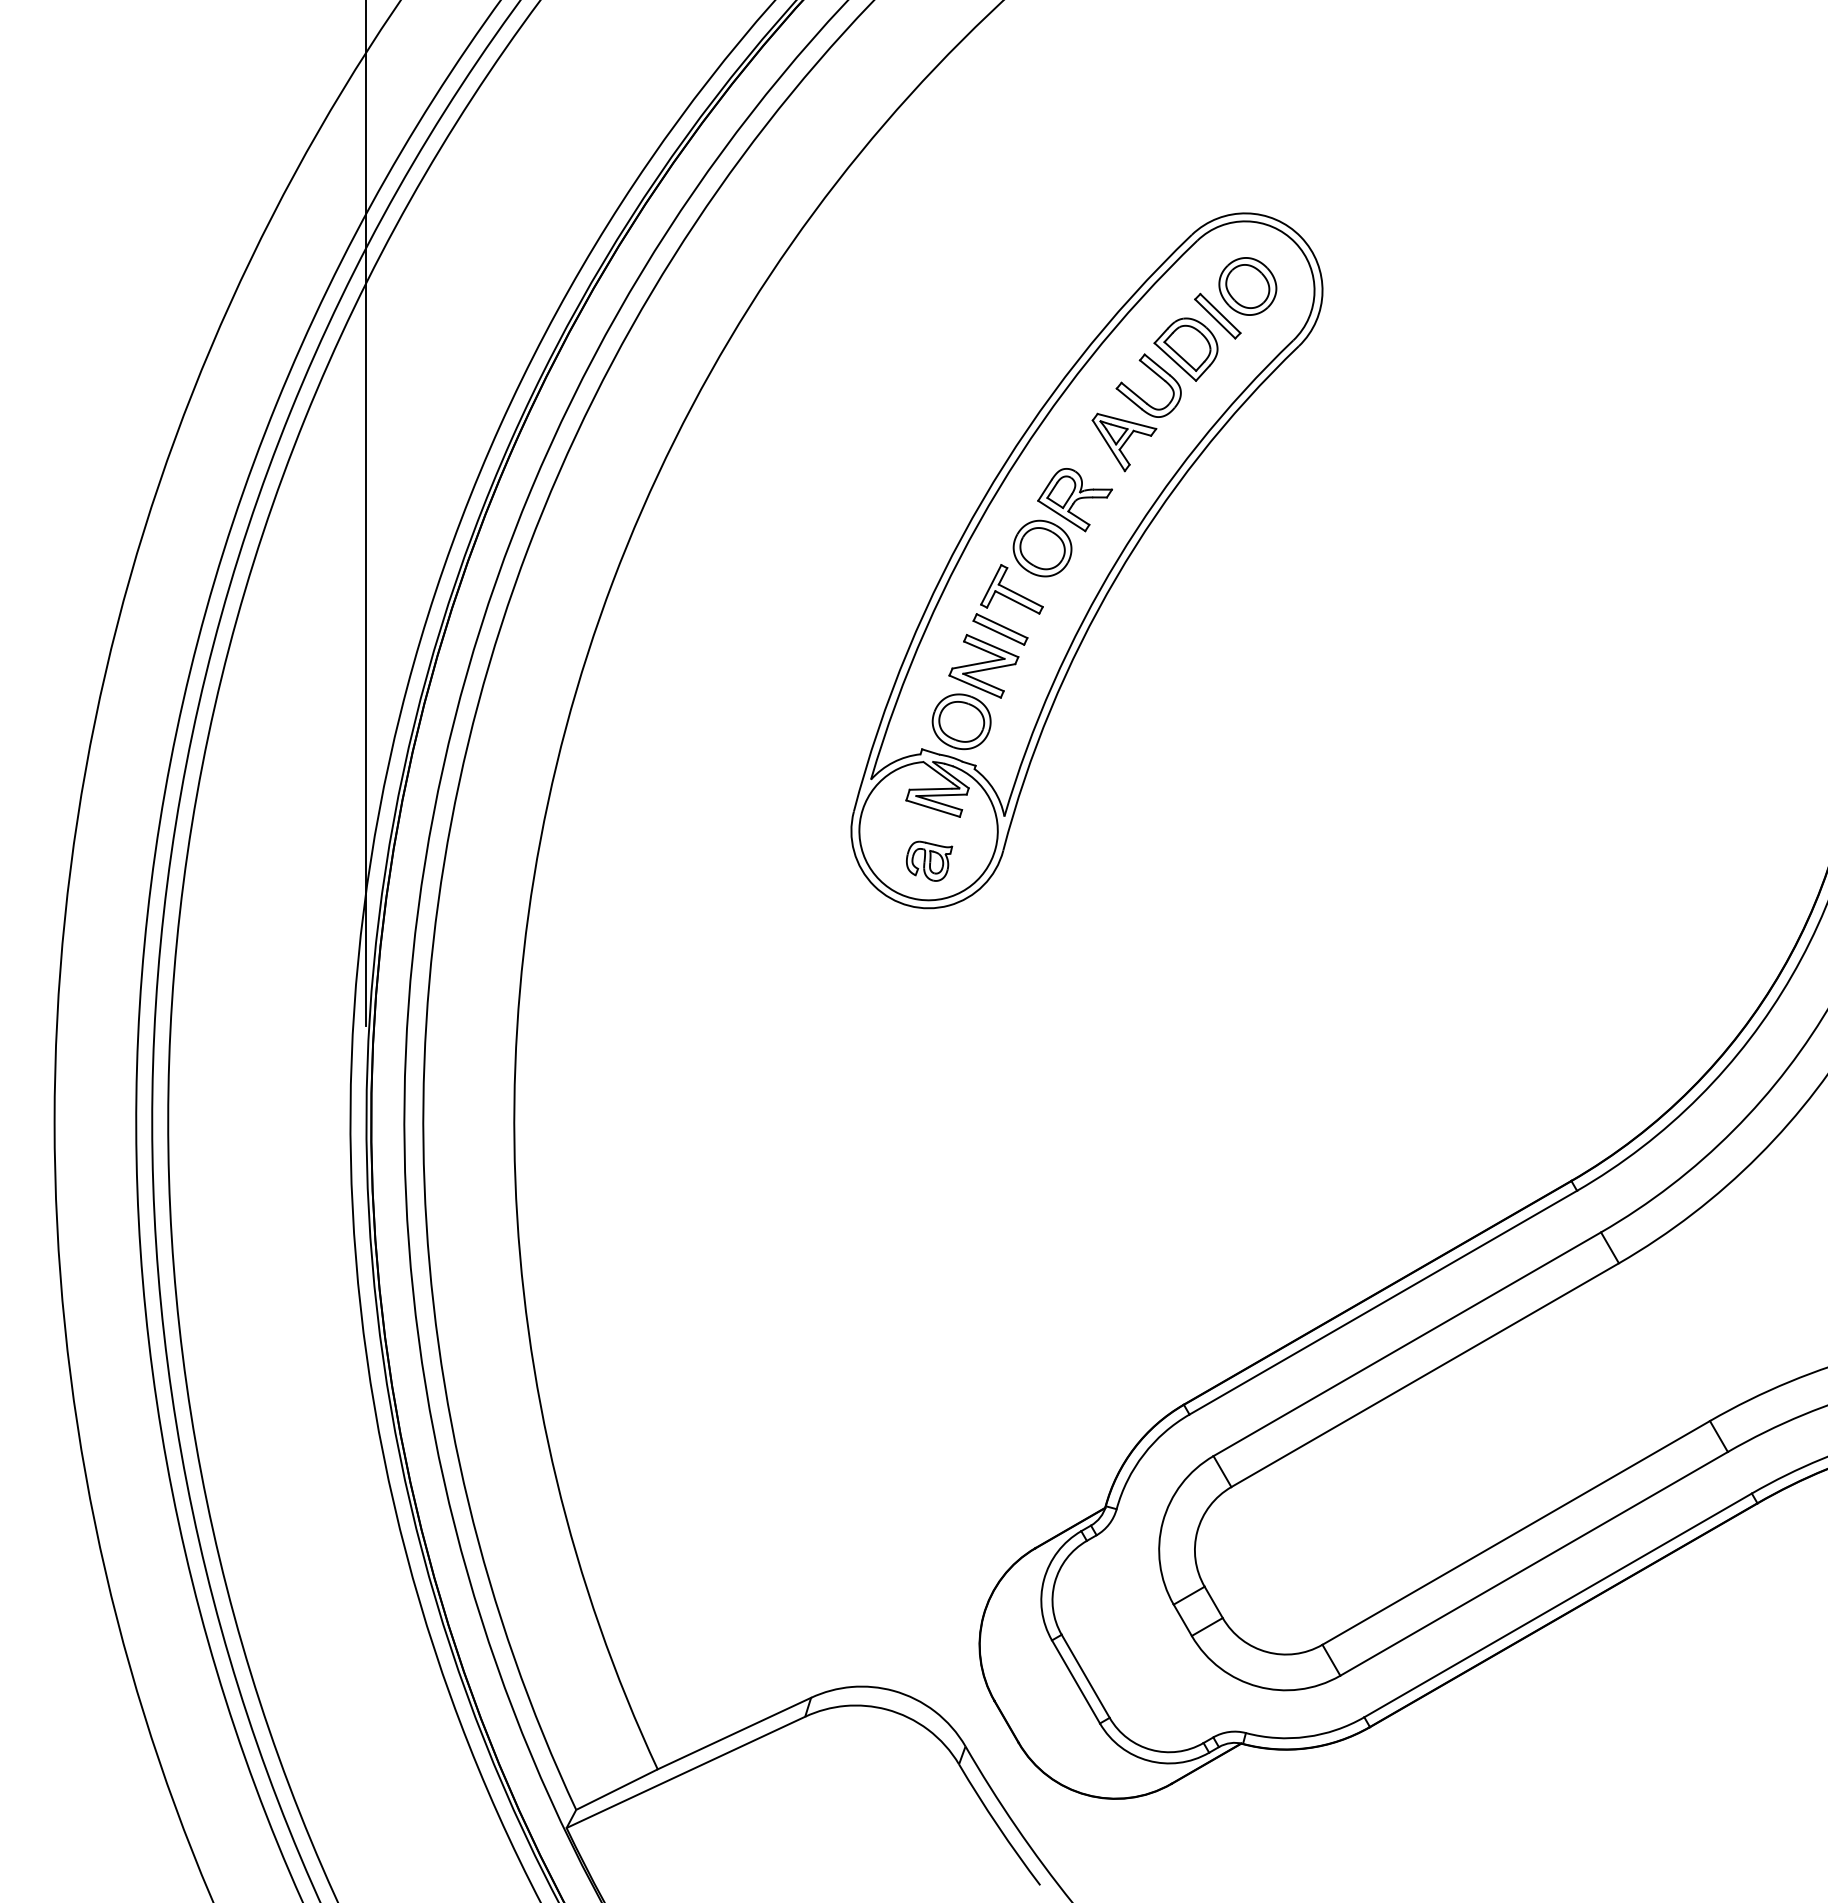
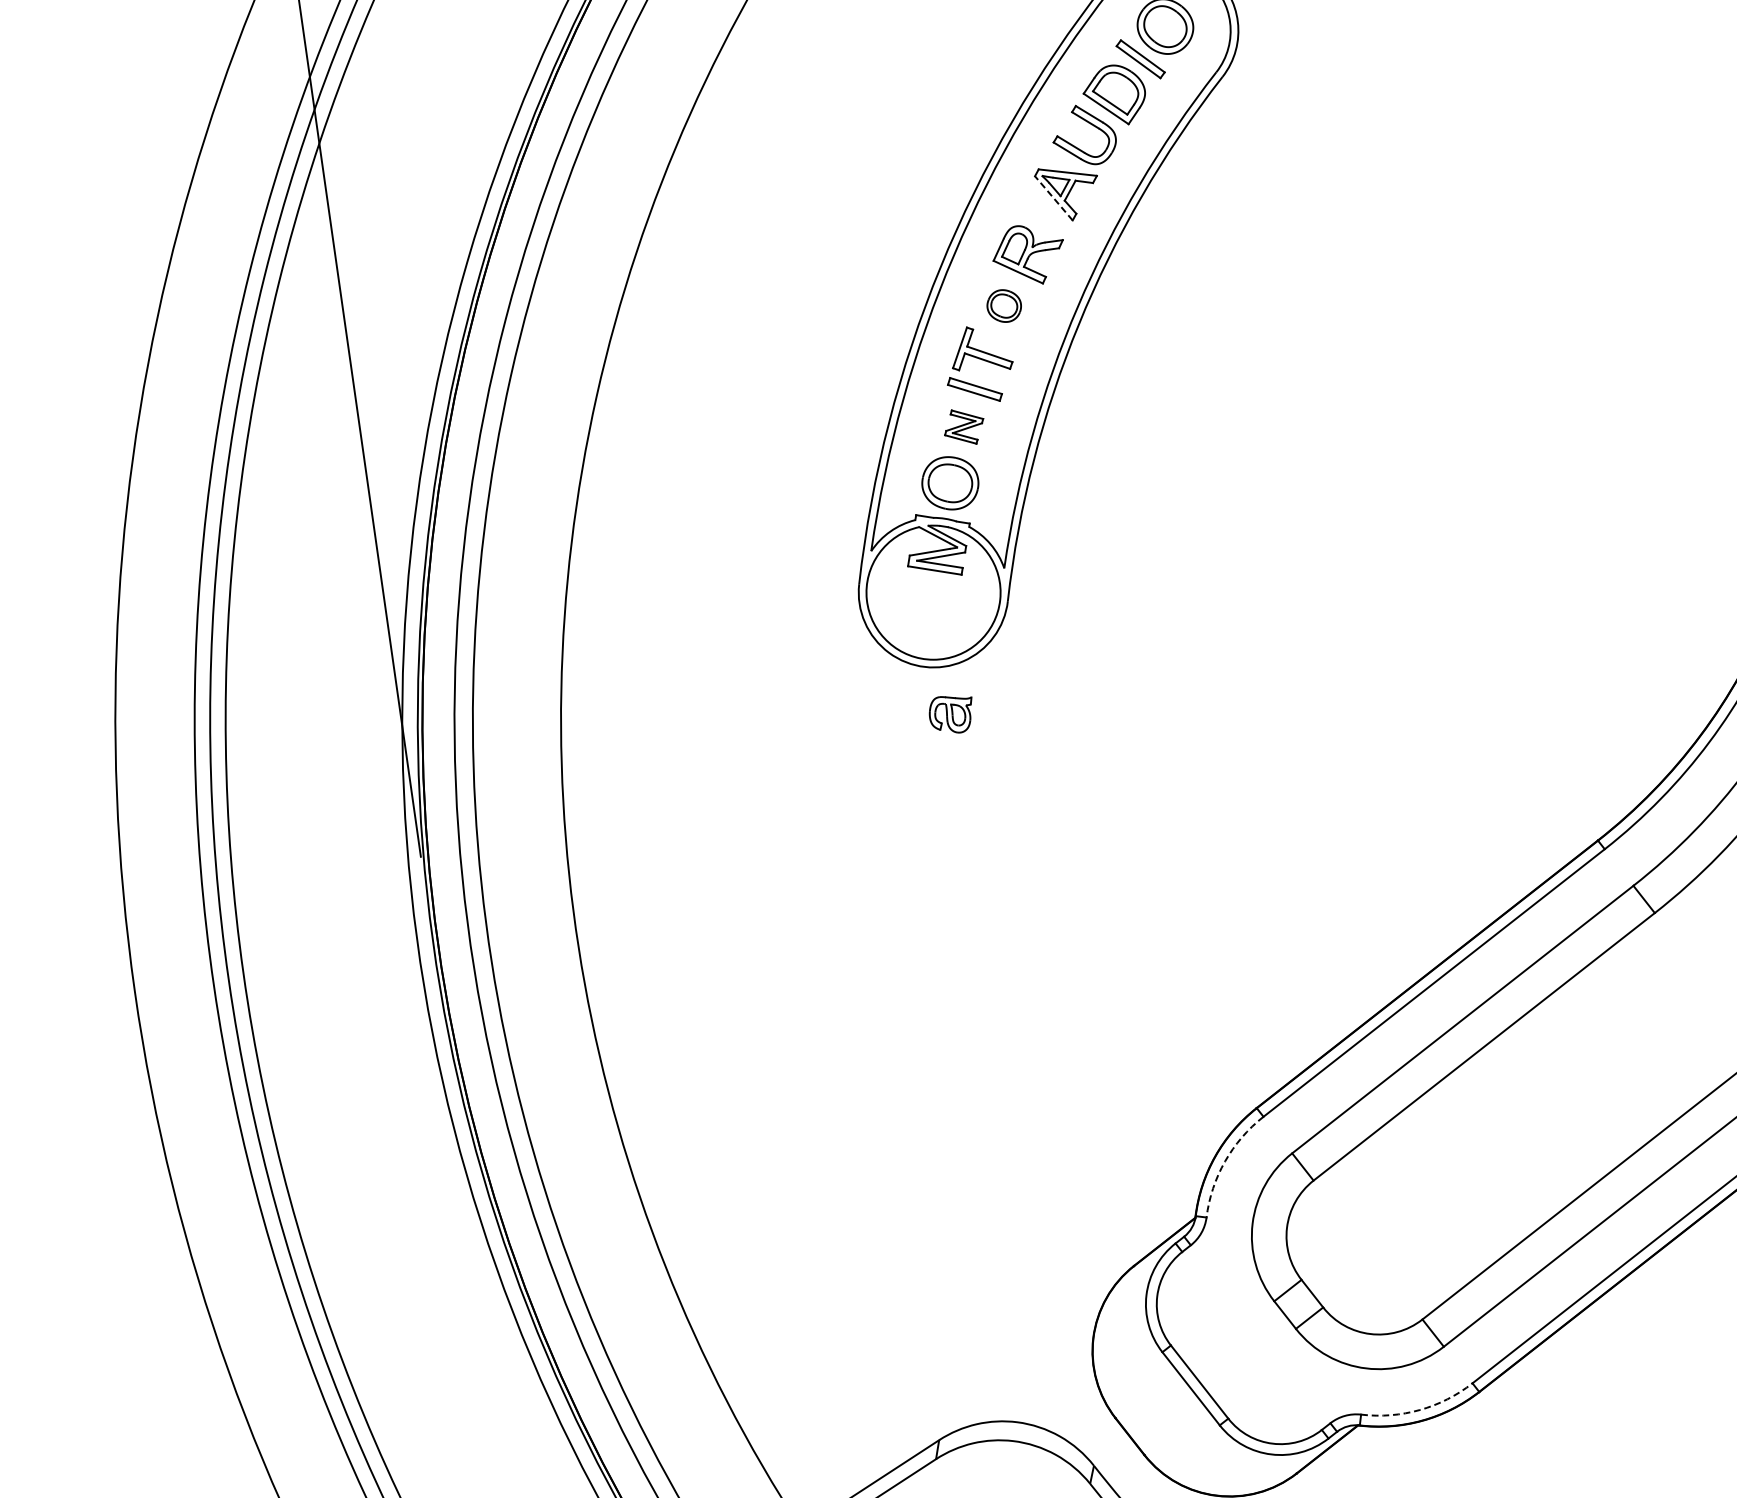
line: (1108, 445) -> (1053, 198), solid -> dashed
part: (1042, 548) -> (1004, 306), size x0.6
part: (983, 666) -> (963, 427), size x0.6
part: (929, 860) -> (951, 713), moved
arc: (1143, 1454) -> (1224, 1161), solid -> dashed
arc: (1306, 1736) -> (1419, 1409), solid -> dashed

